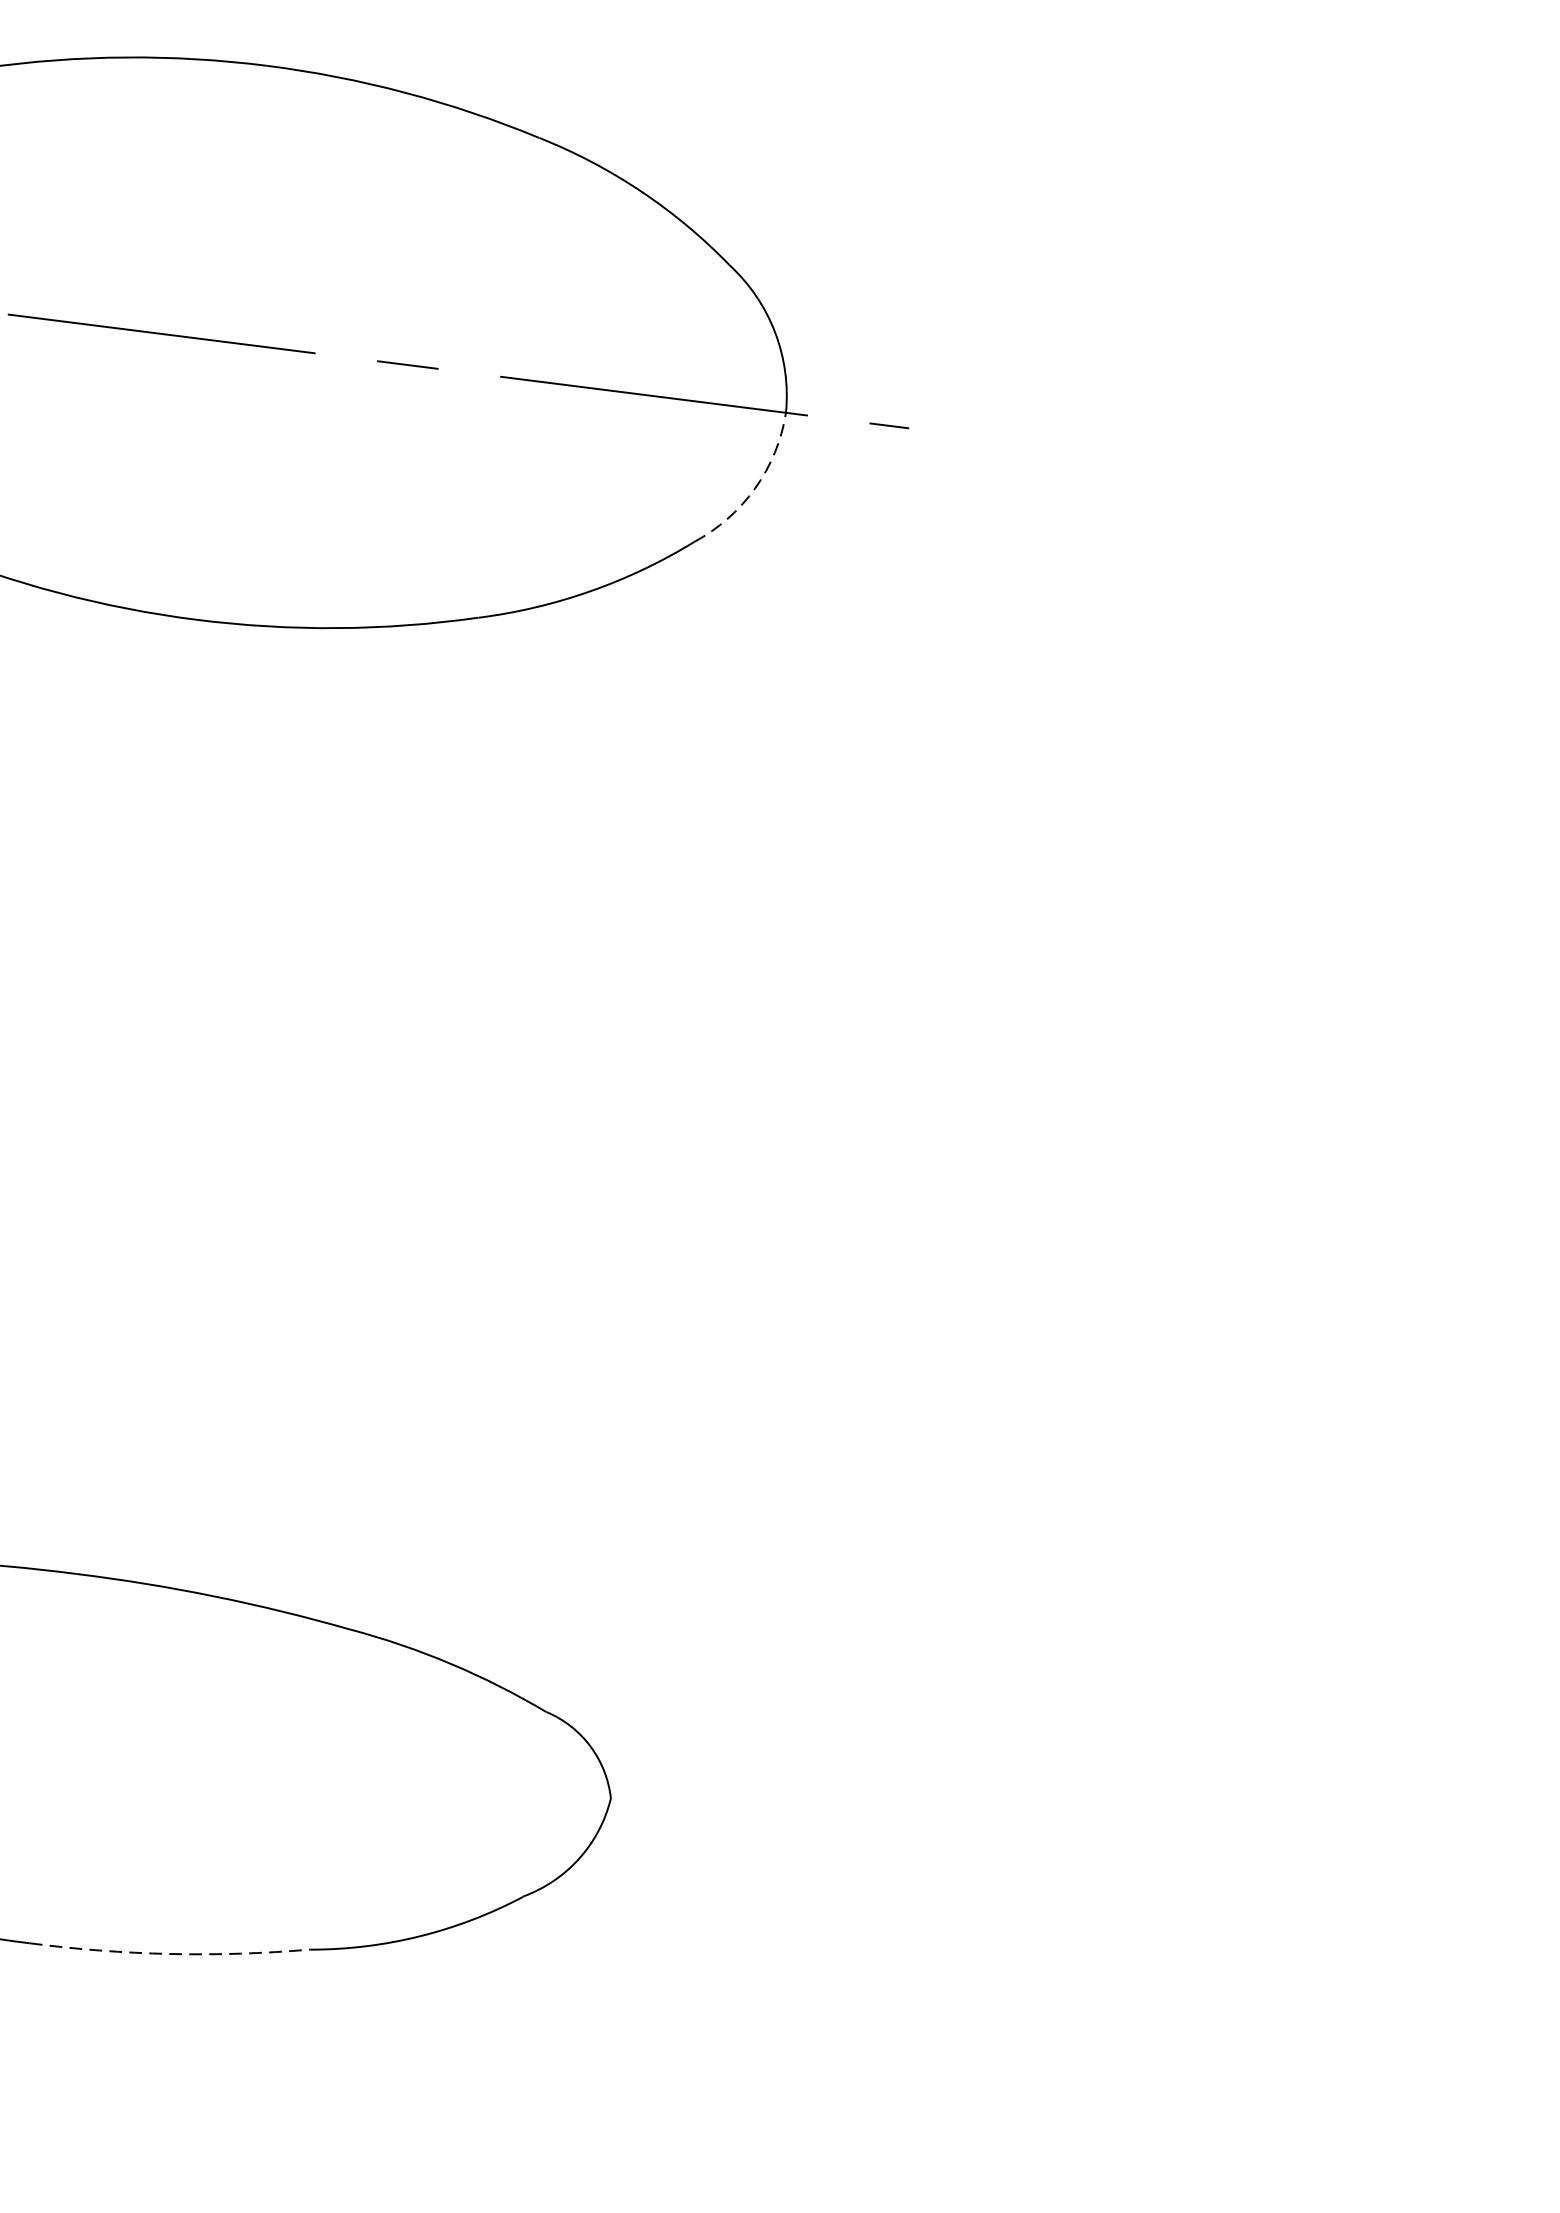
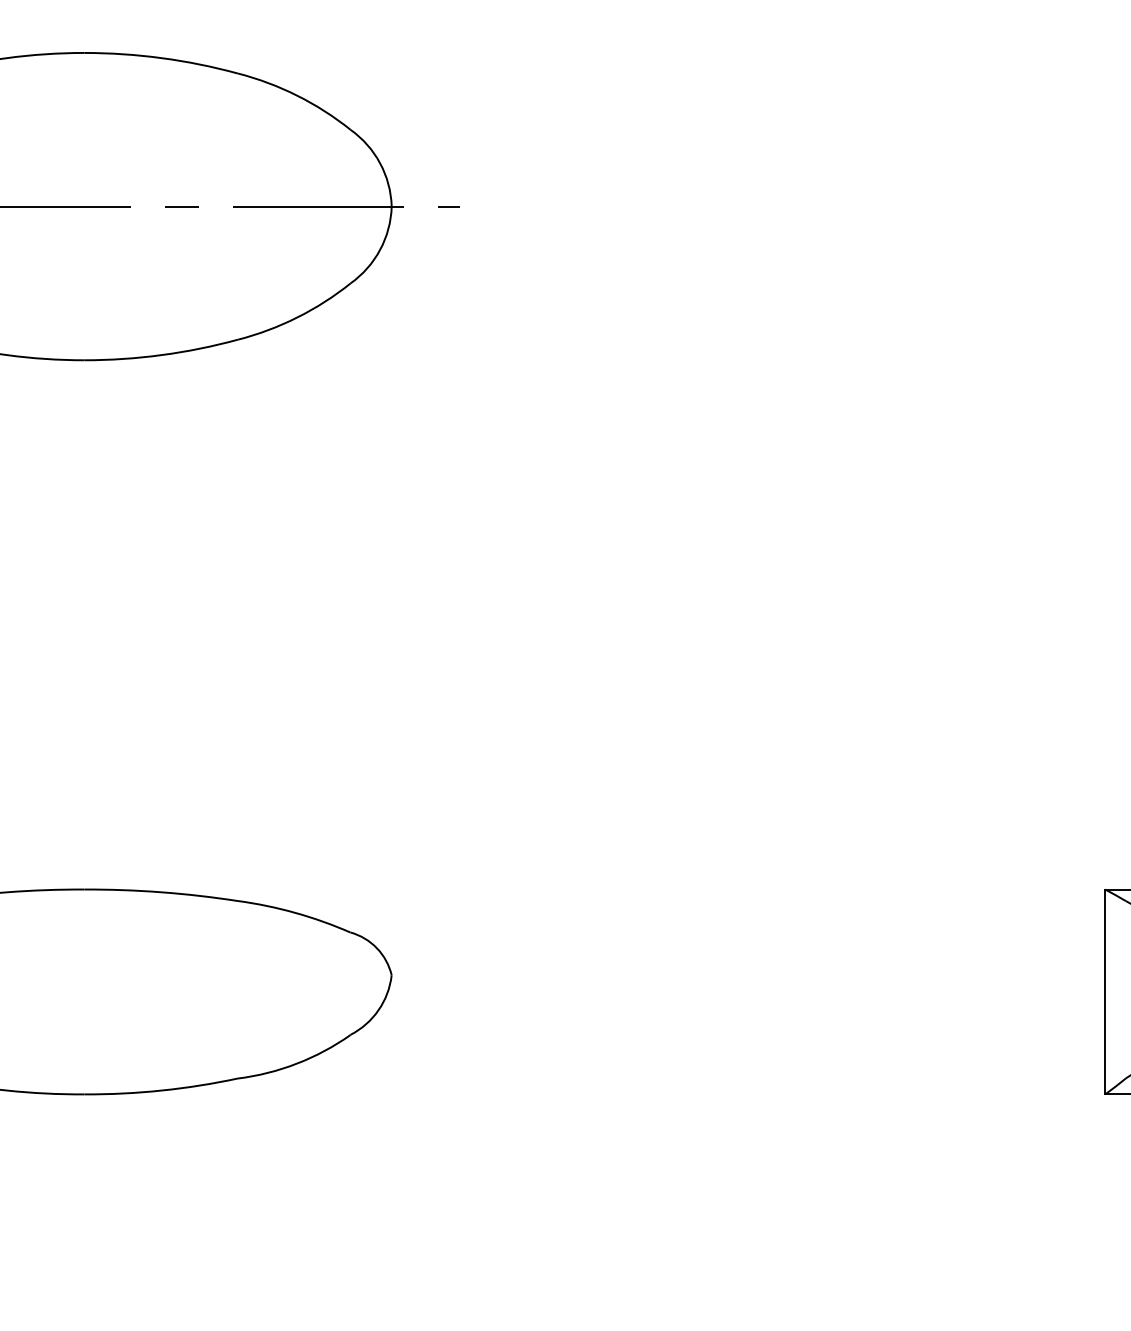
arc: (756, 487) -> (380, 249), dashed -> solid
arc: (169, 1953) -> (161, 1090), dashed -> solid

